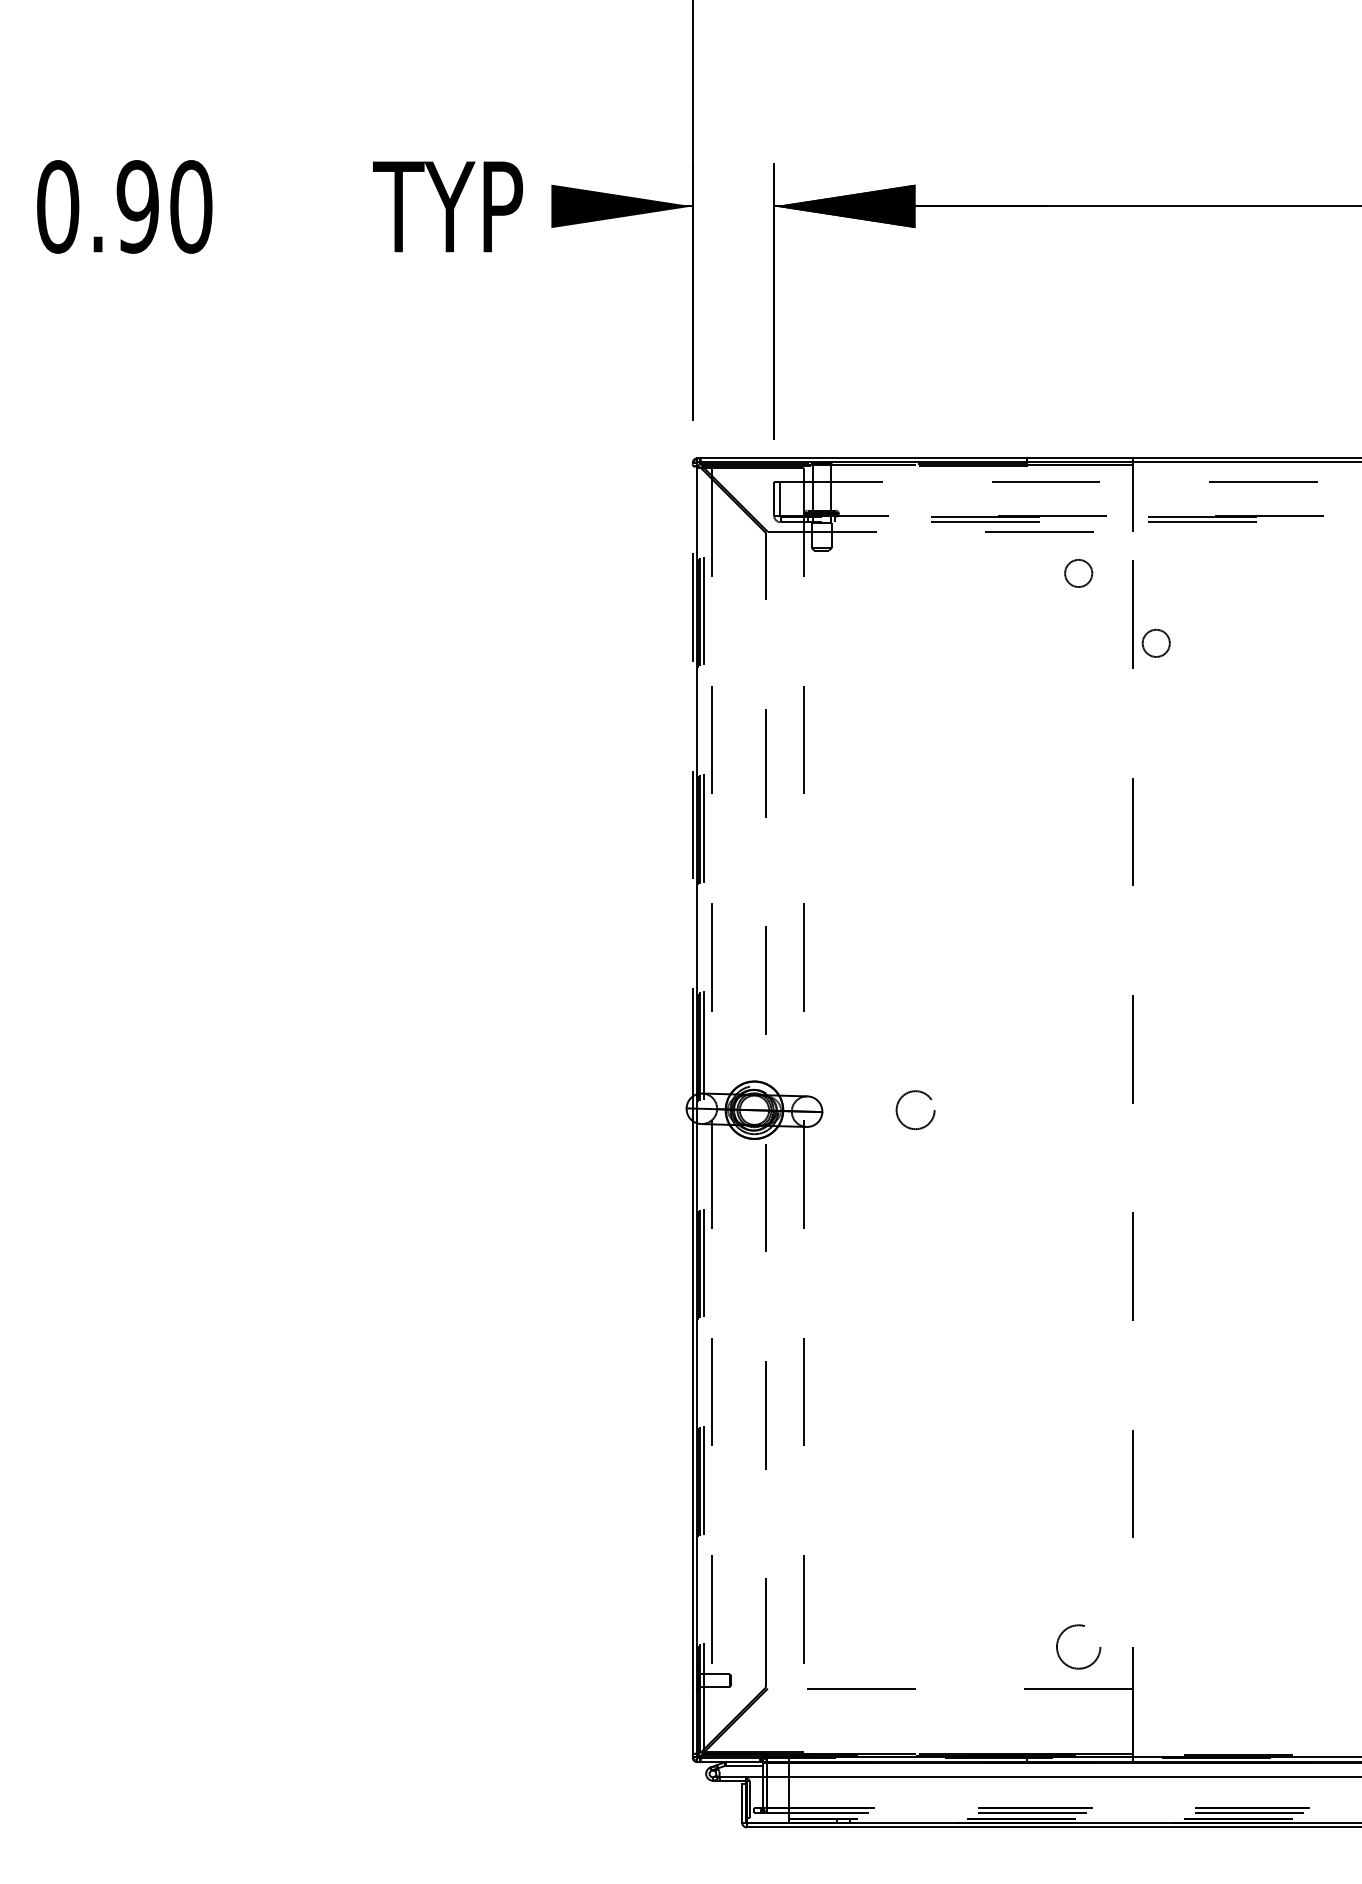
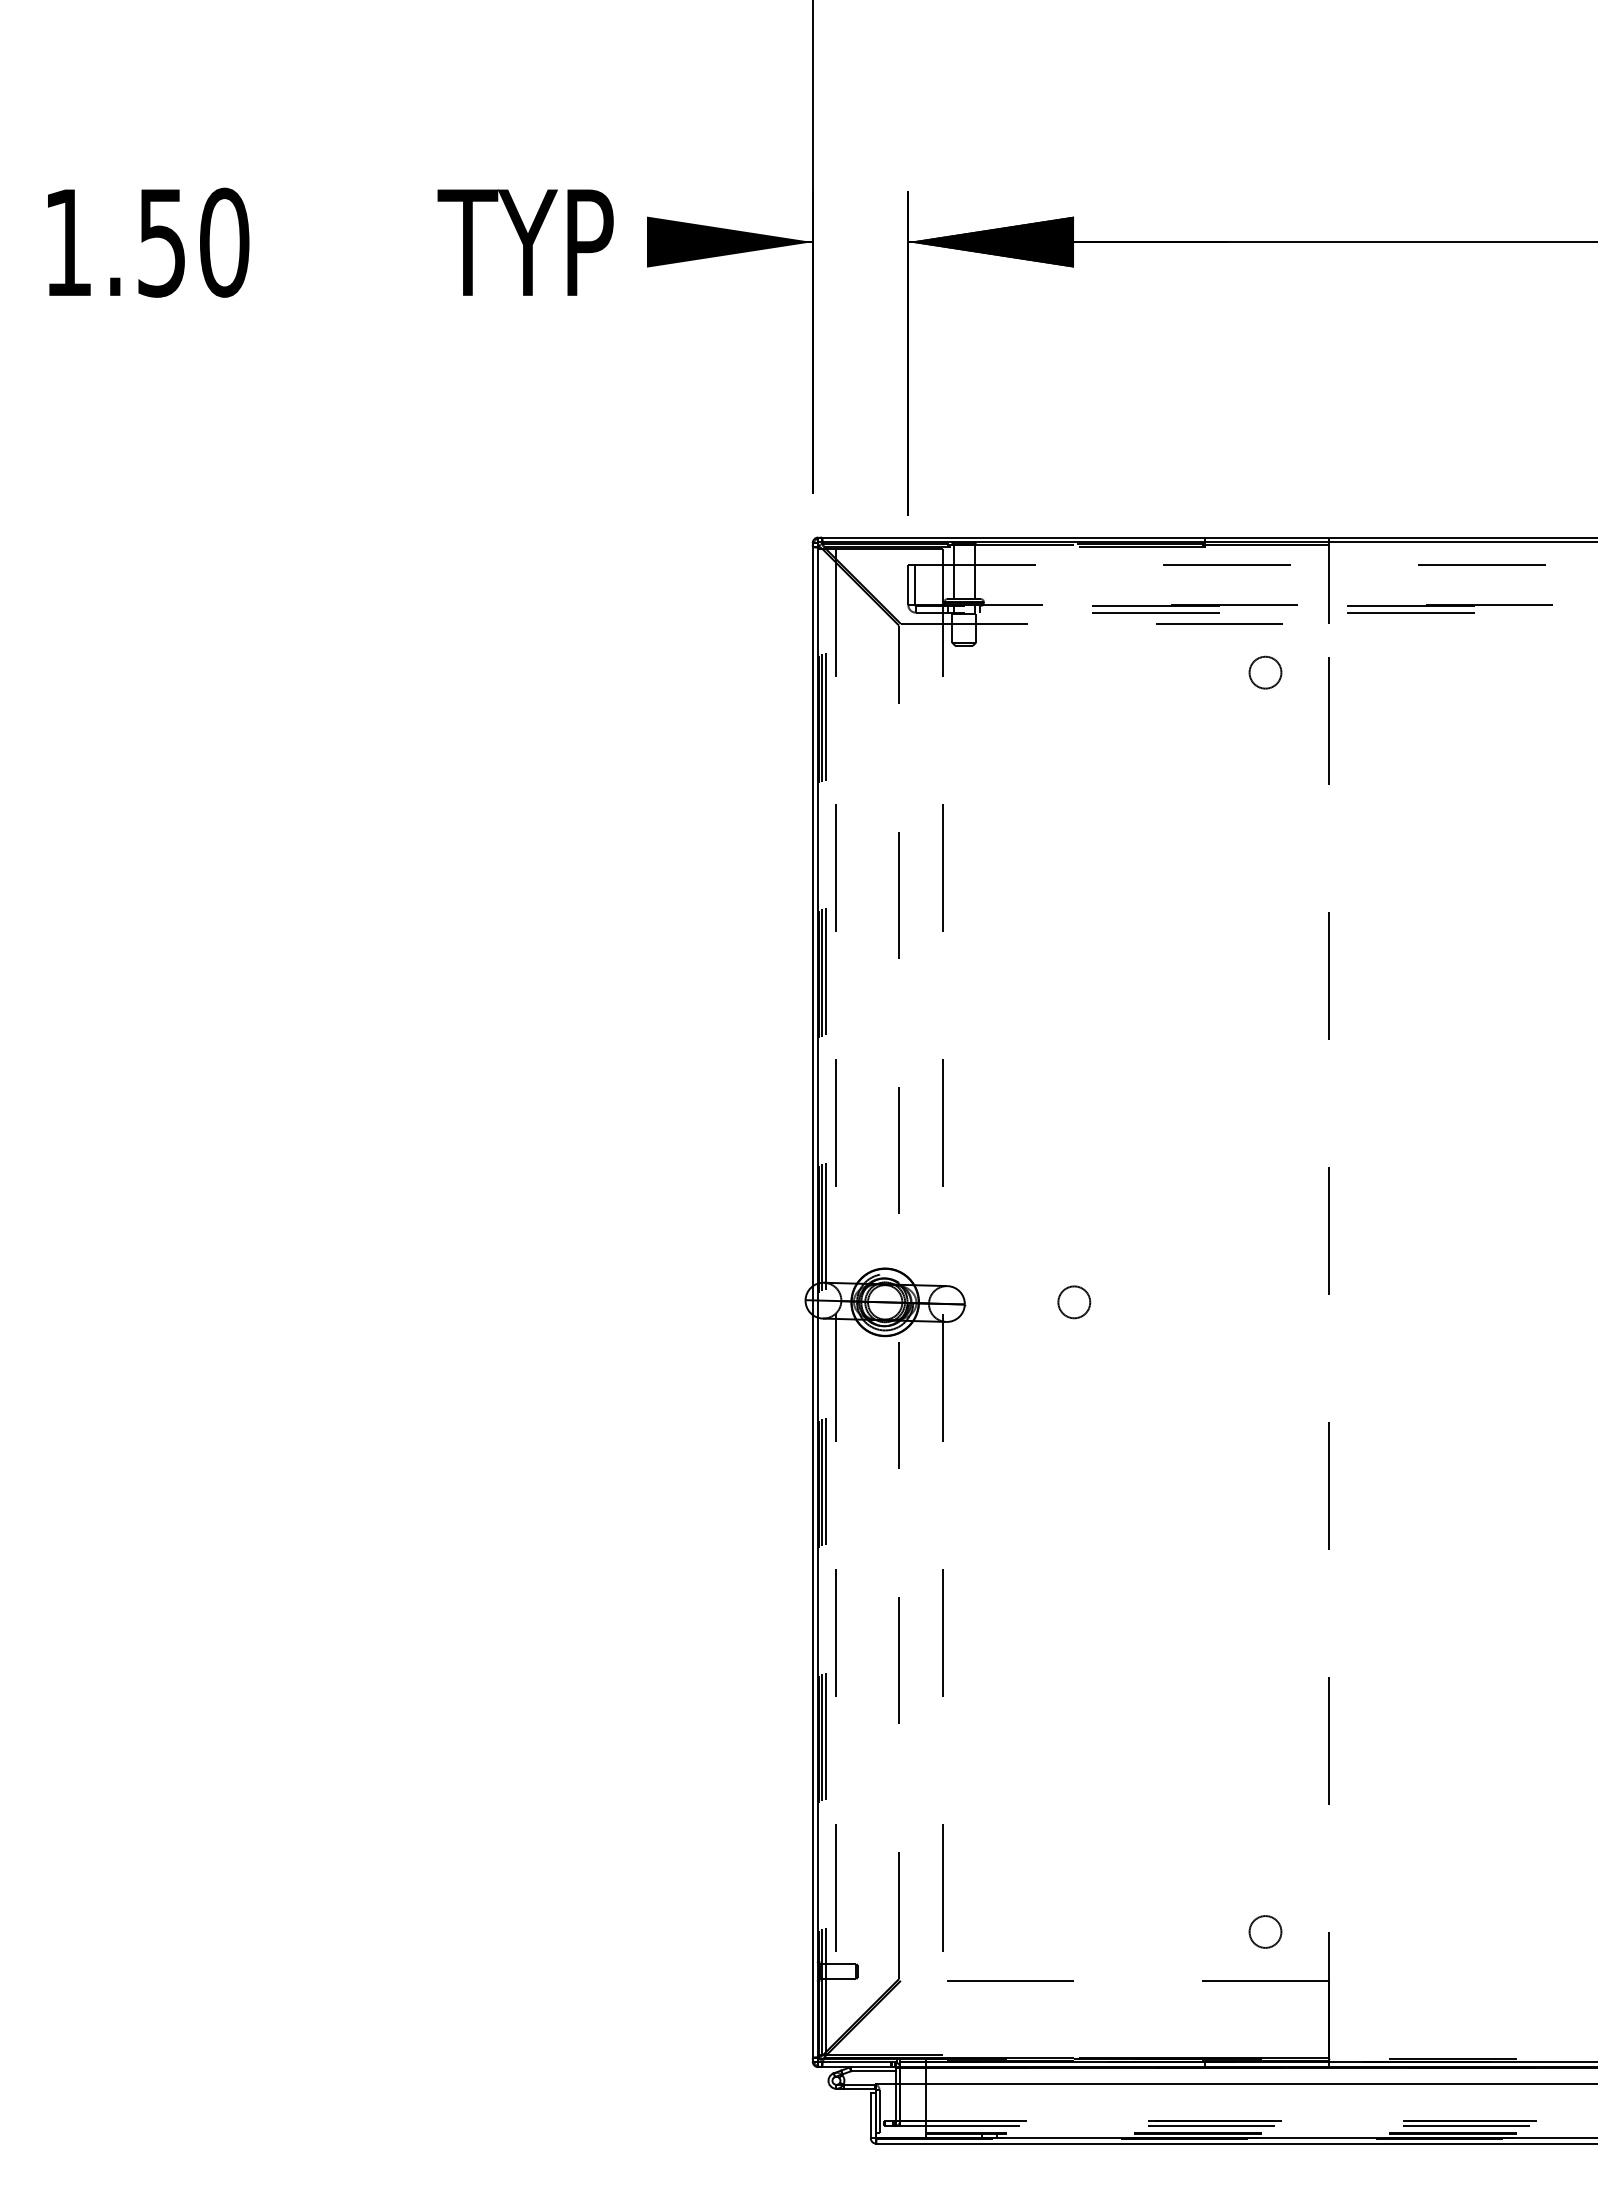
text: (97, 206) -> (114, 242), 0.90 -> 1.50
circle: (1156, 643) -> (1356, 754), removed
line: (692, 779) -> (812, 914), dashed -> solid
circle: (915, 1110) -> (1074, 1302), size x0.71
circle: (1078, 1646) -> (1265, 1931), size x0.62

